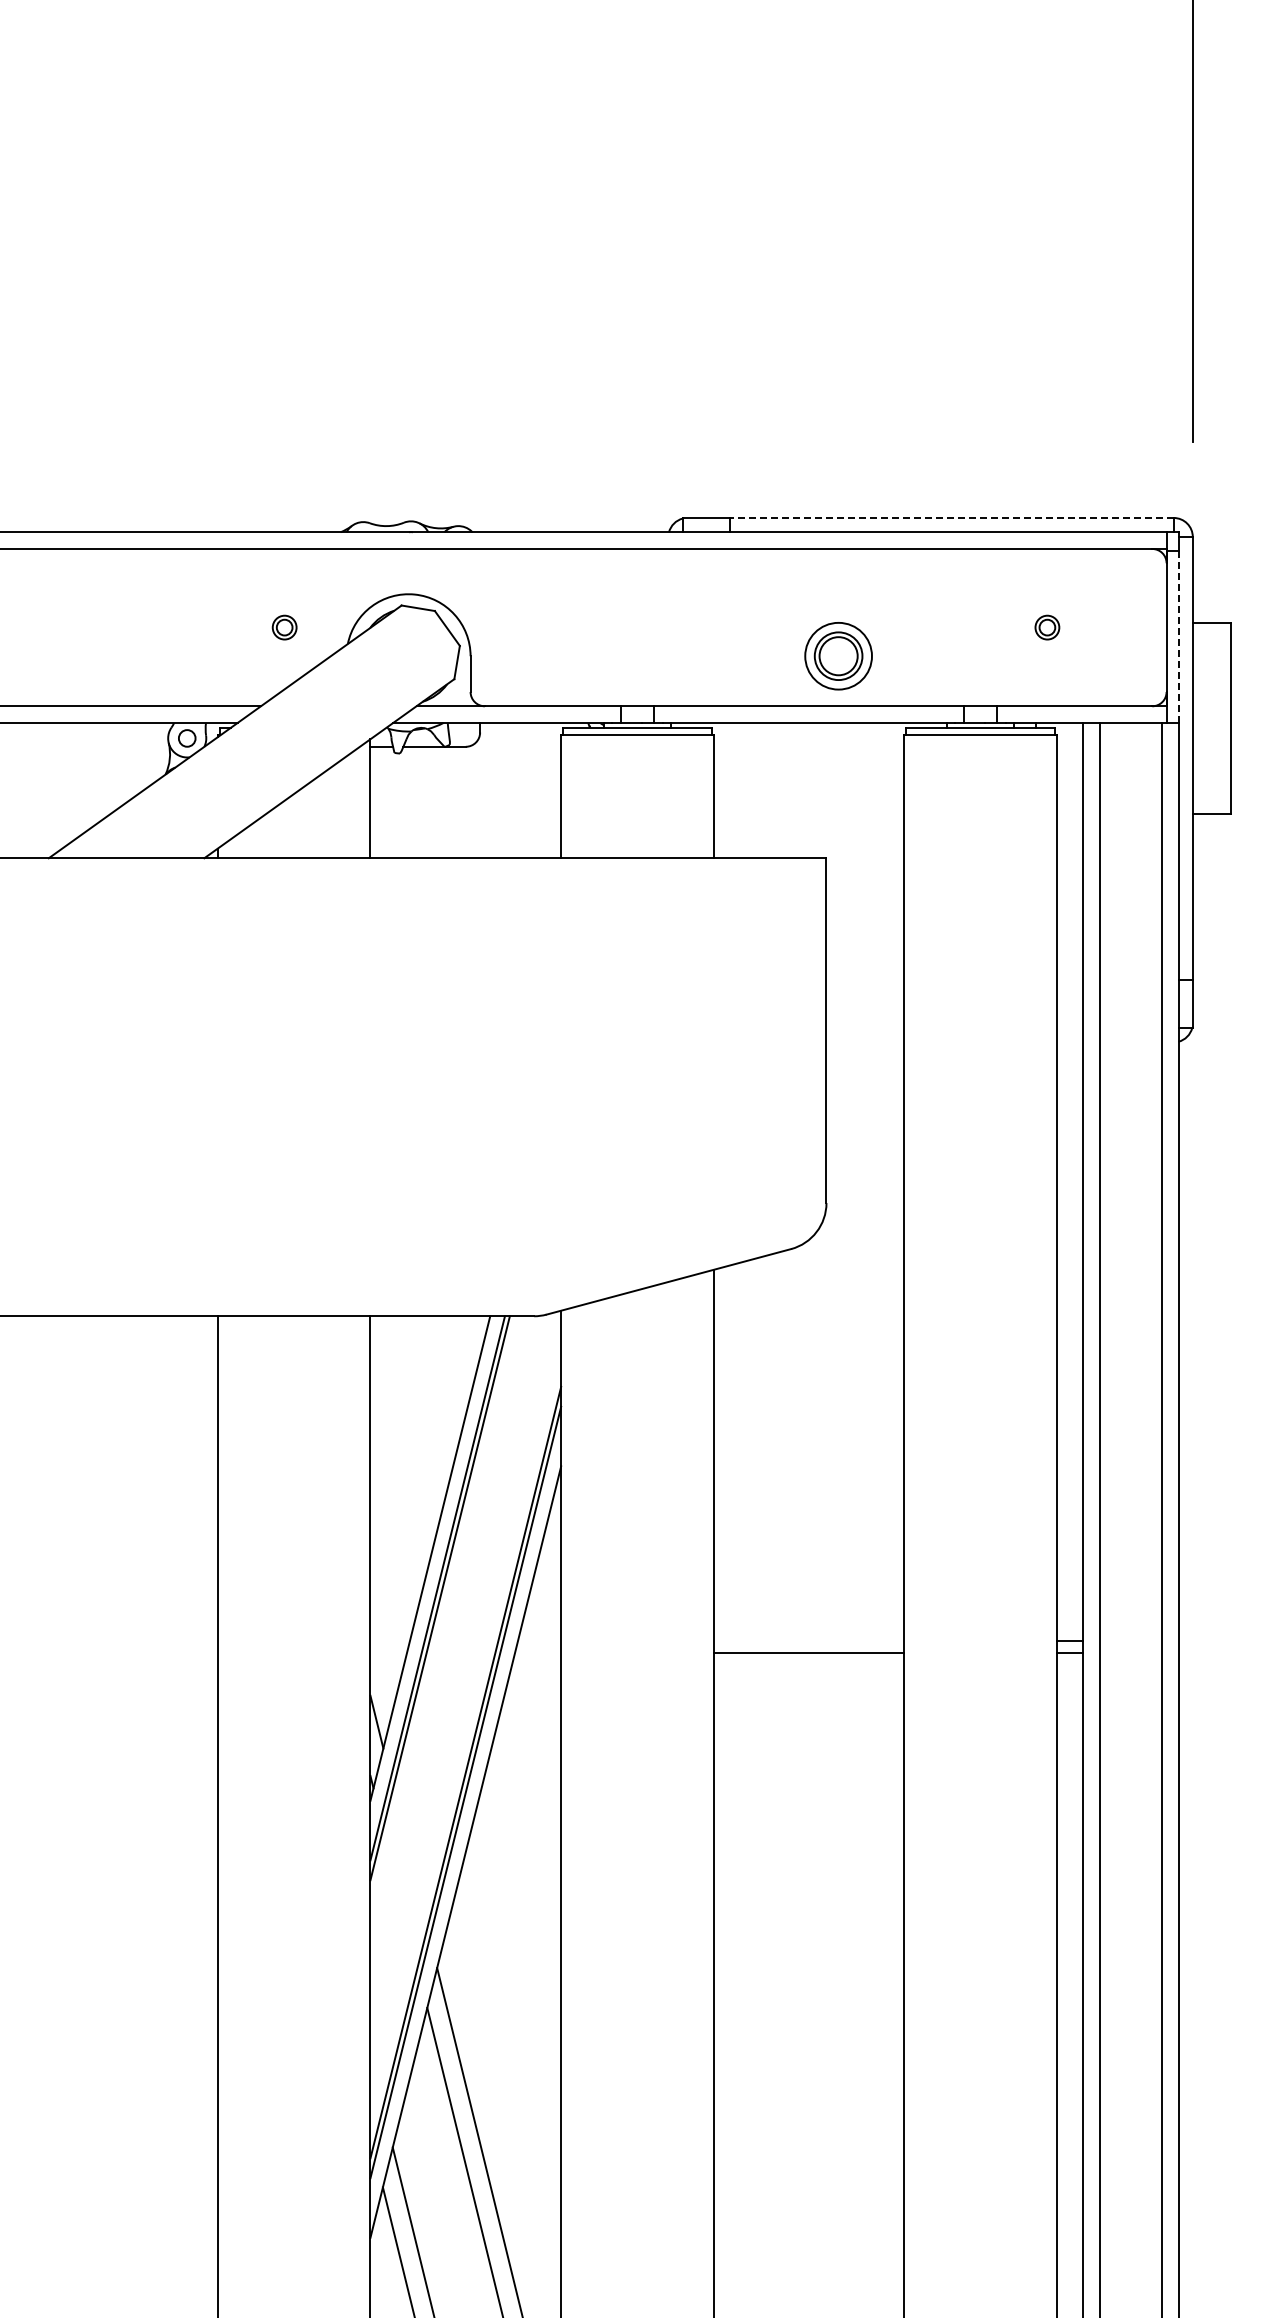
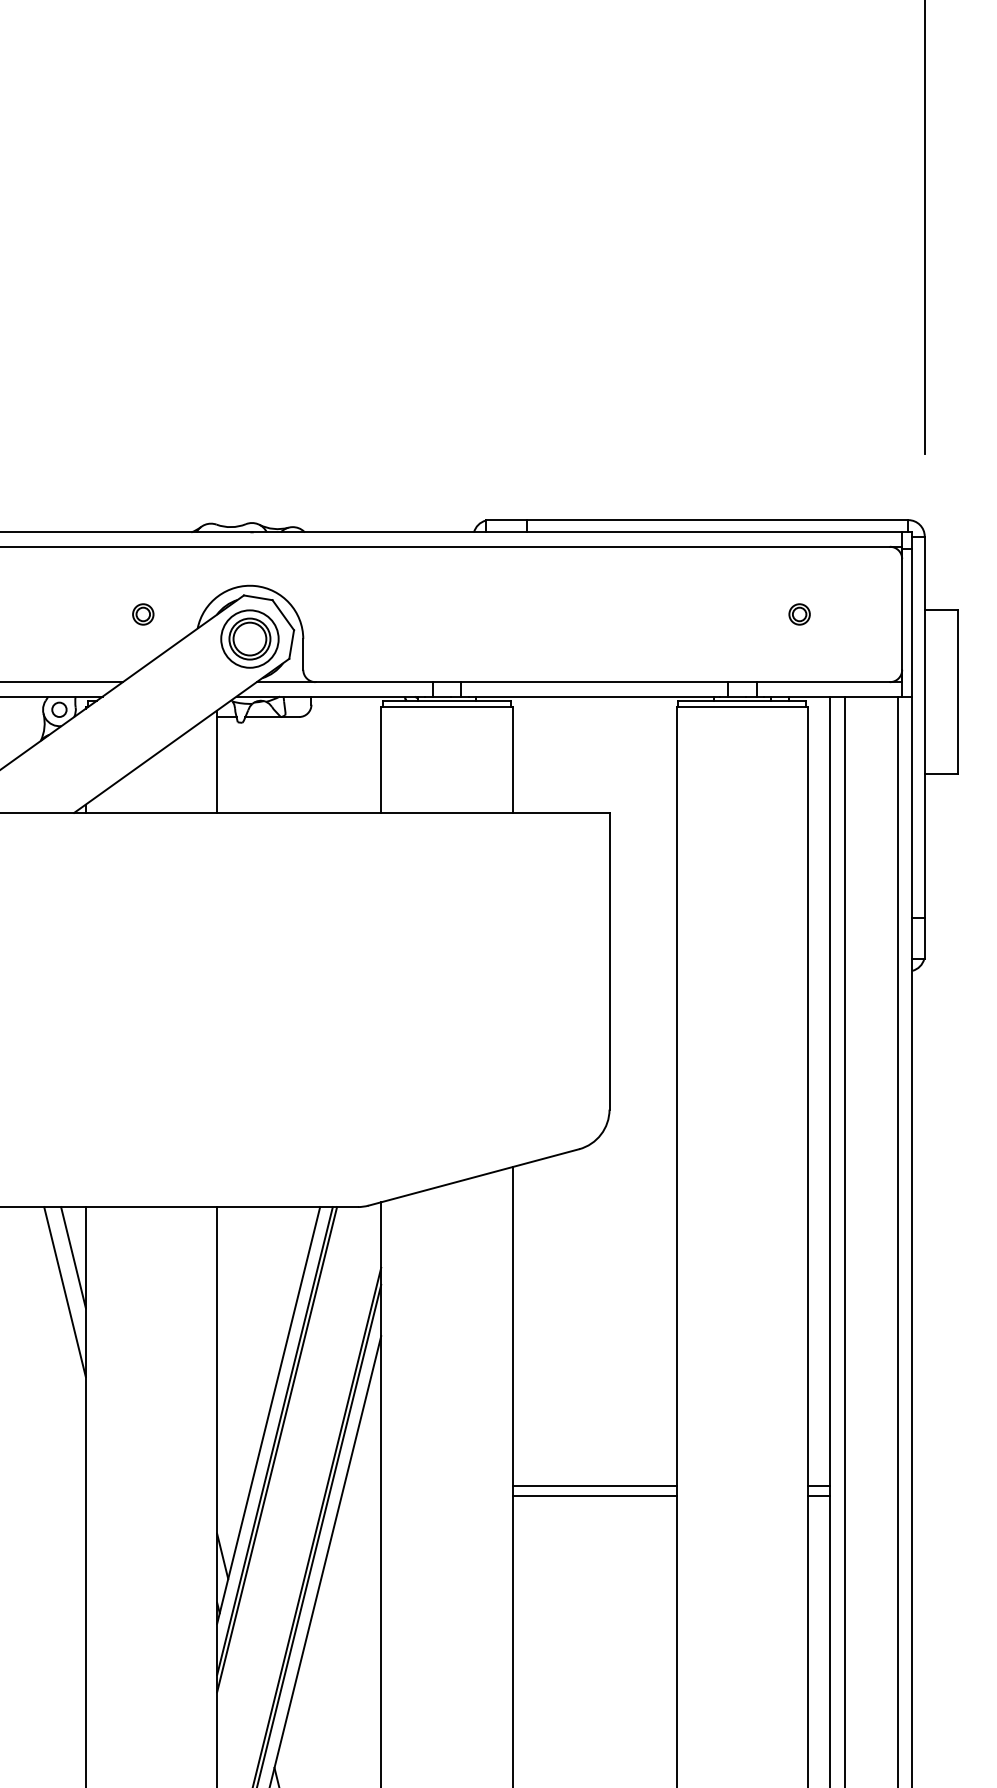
line: (952, 517) -> (717, 519), dashed -> solid
line: (1178, 637) -> (912, 622), dashed -> solid
part: (838, 656) -> (249, 639), moved
line: (203, 1374) -> (73, 1257), added
line: (193, 1414) -> (64, 1291), added
line: (808, 1640) -> (594, 1486), added

